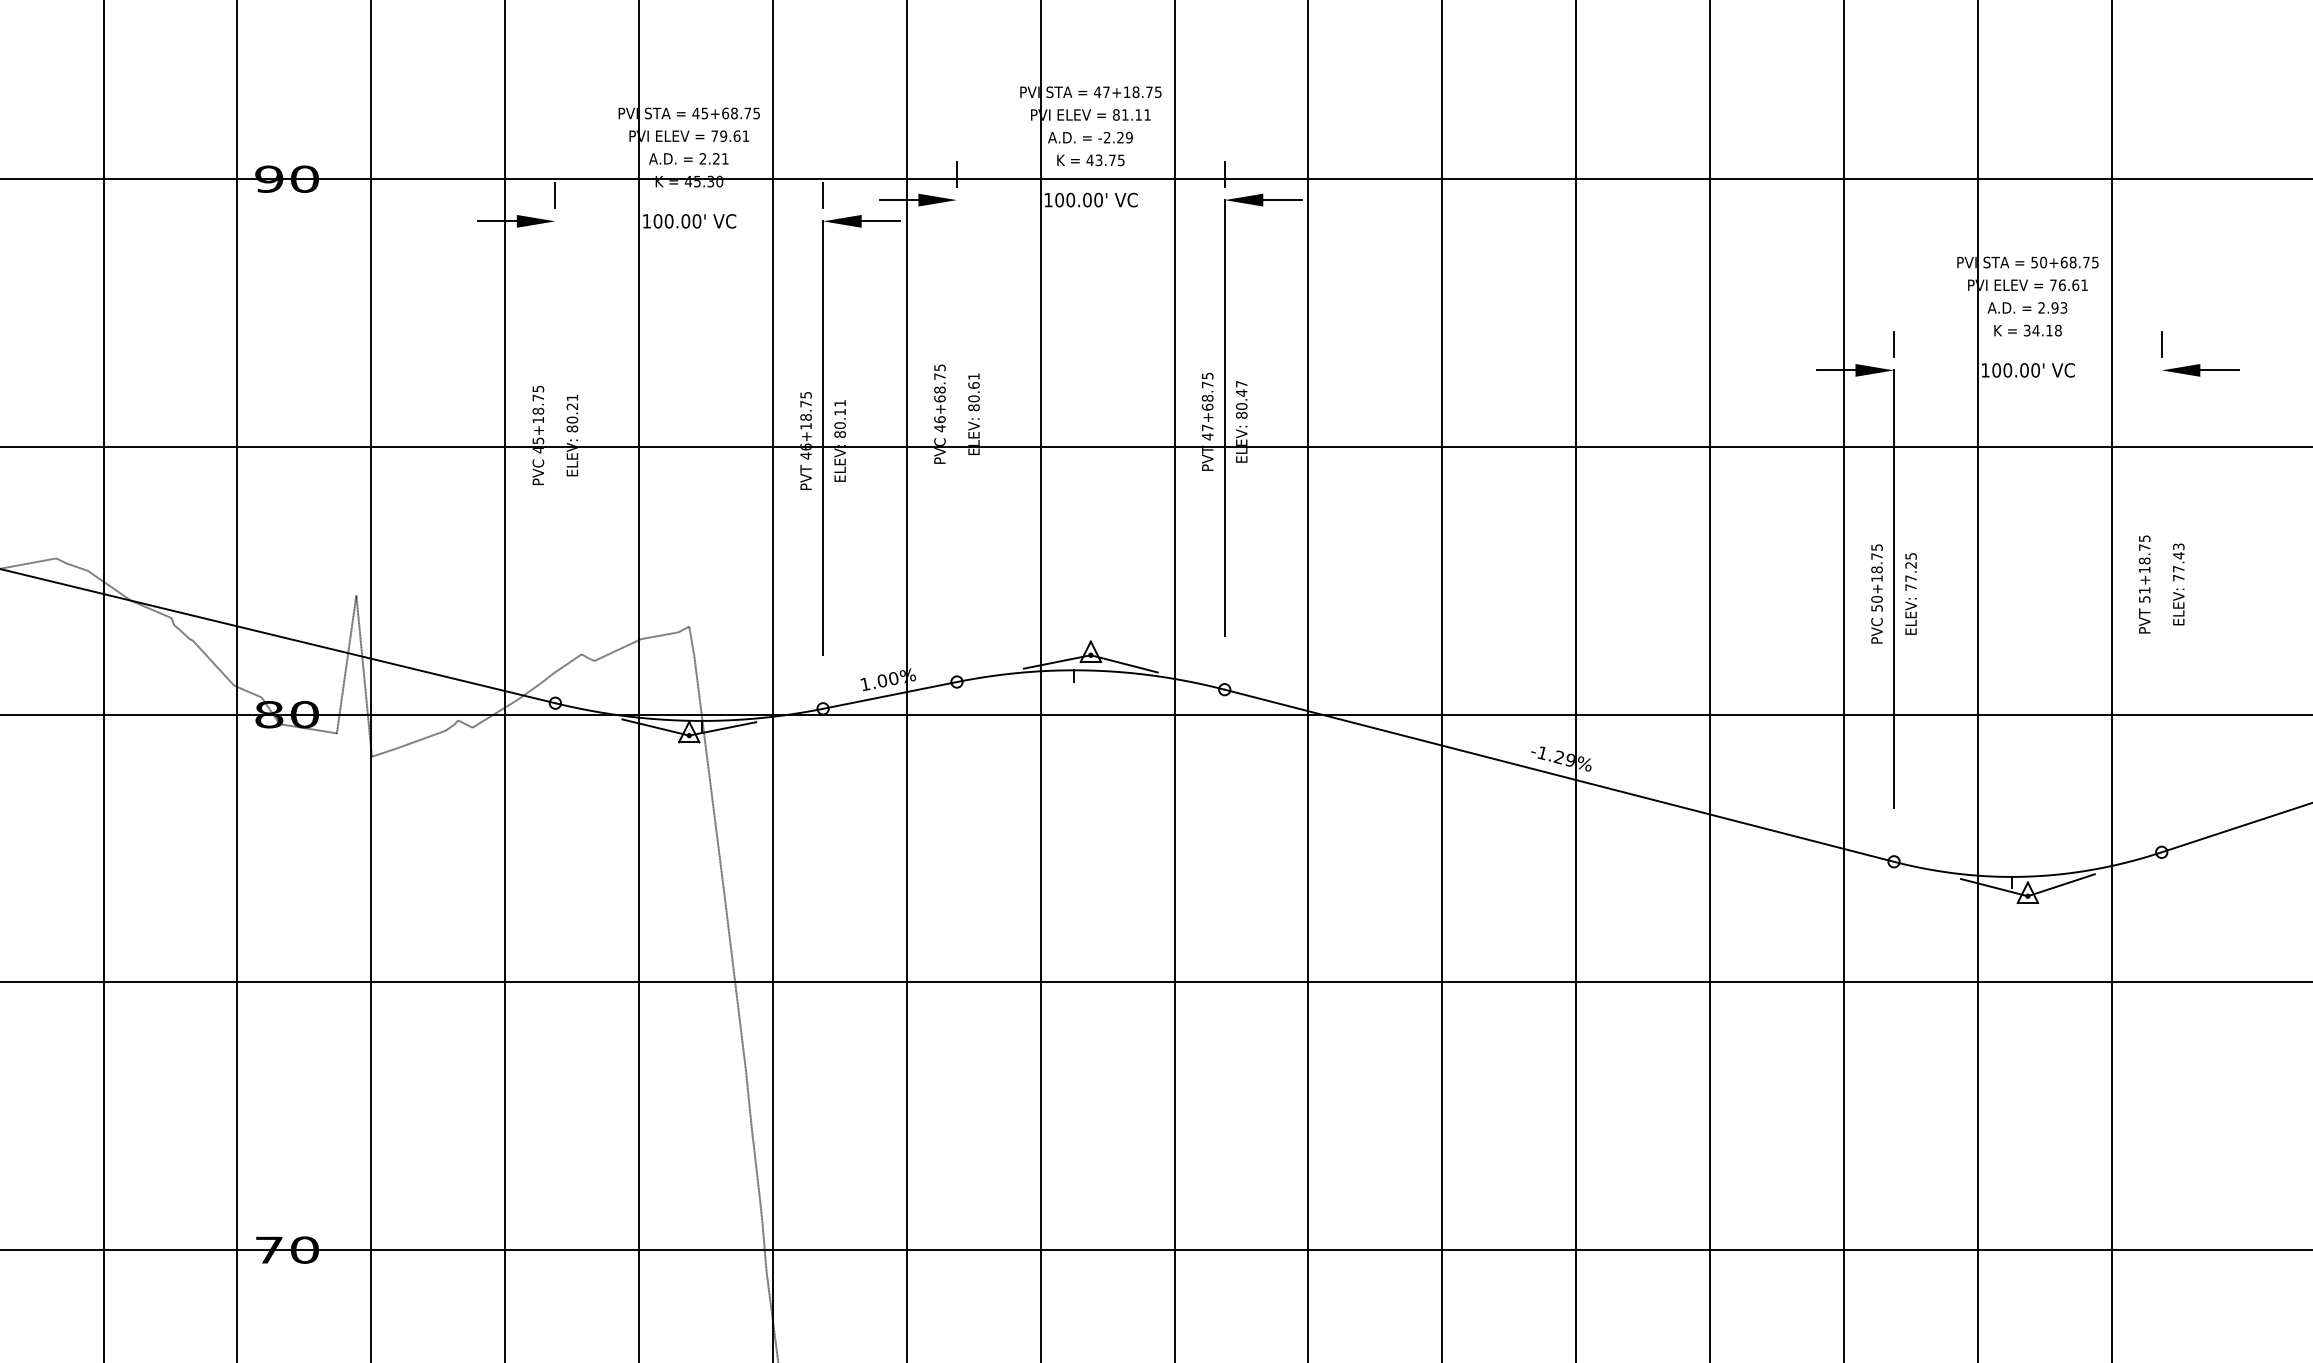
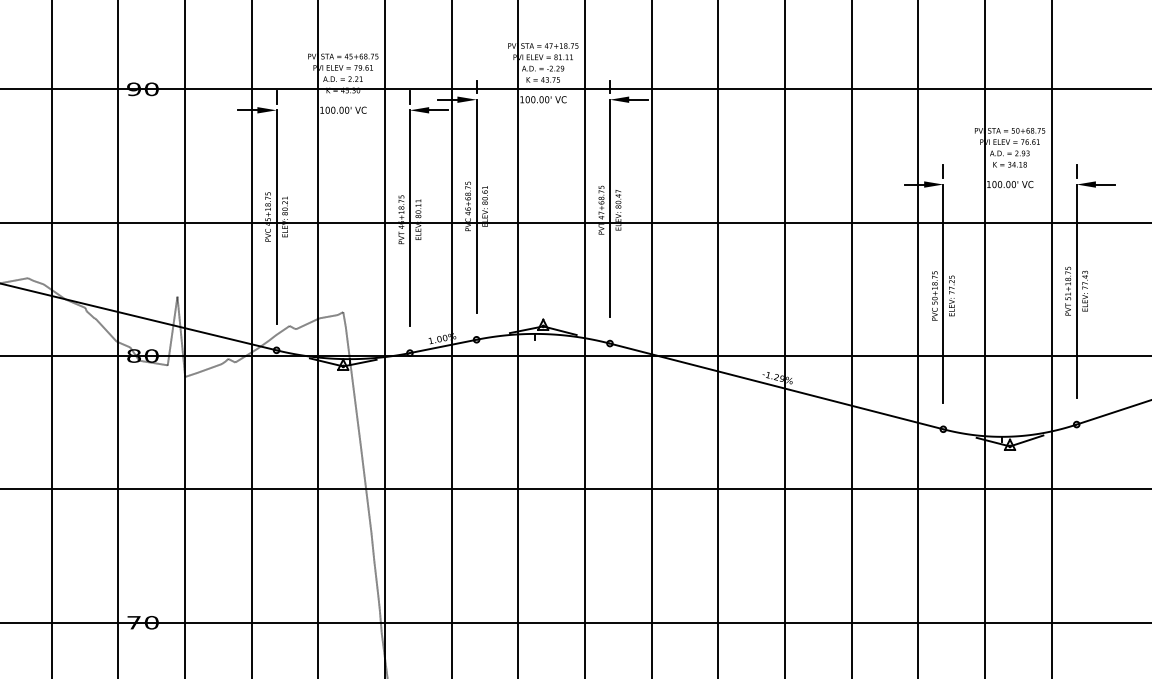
line: (956, 414) -> (476, 206), added
line: (555, 434) -> (276, 216), added
line: (2161, 583) -> (1076, 290), added

